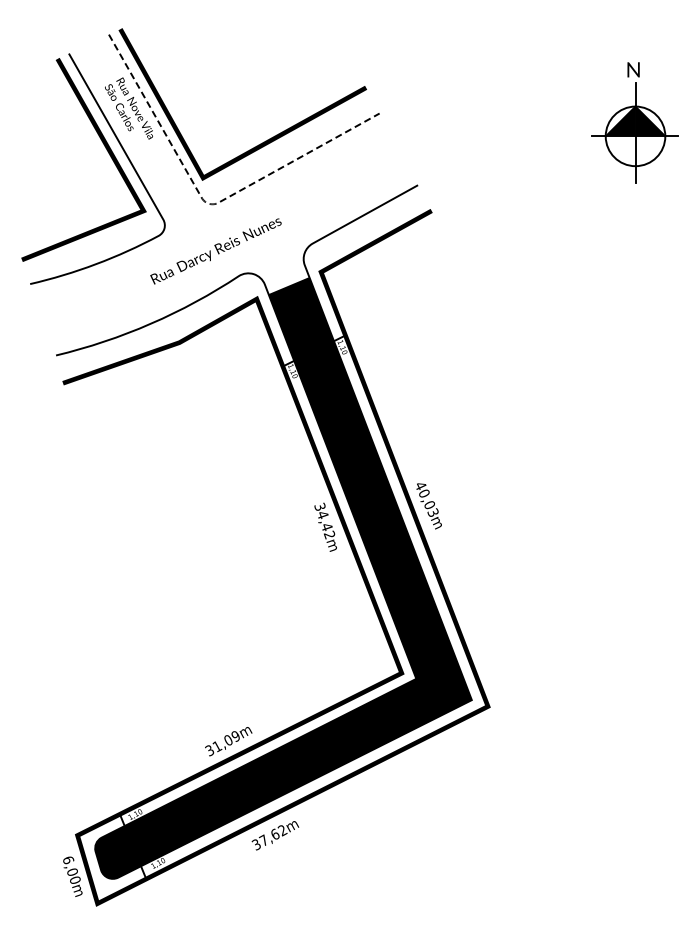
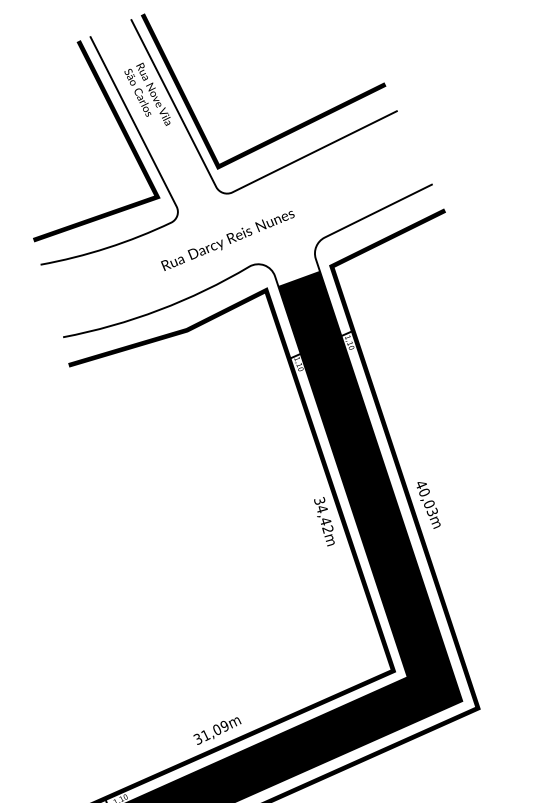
line: (208, 203) -> (222, 192), dashed -> solid

